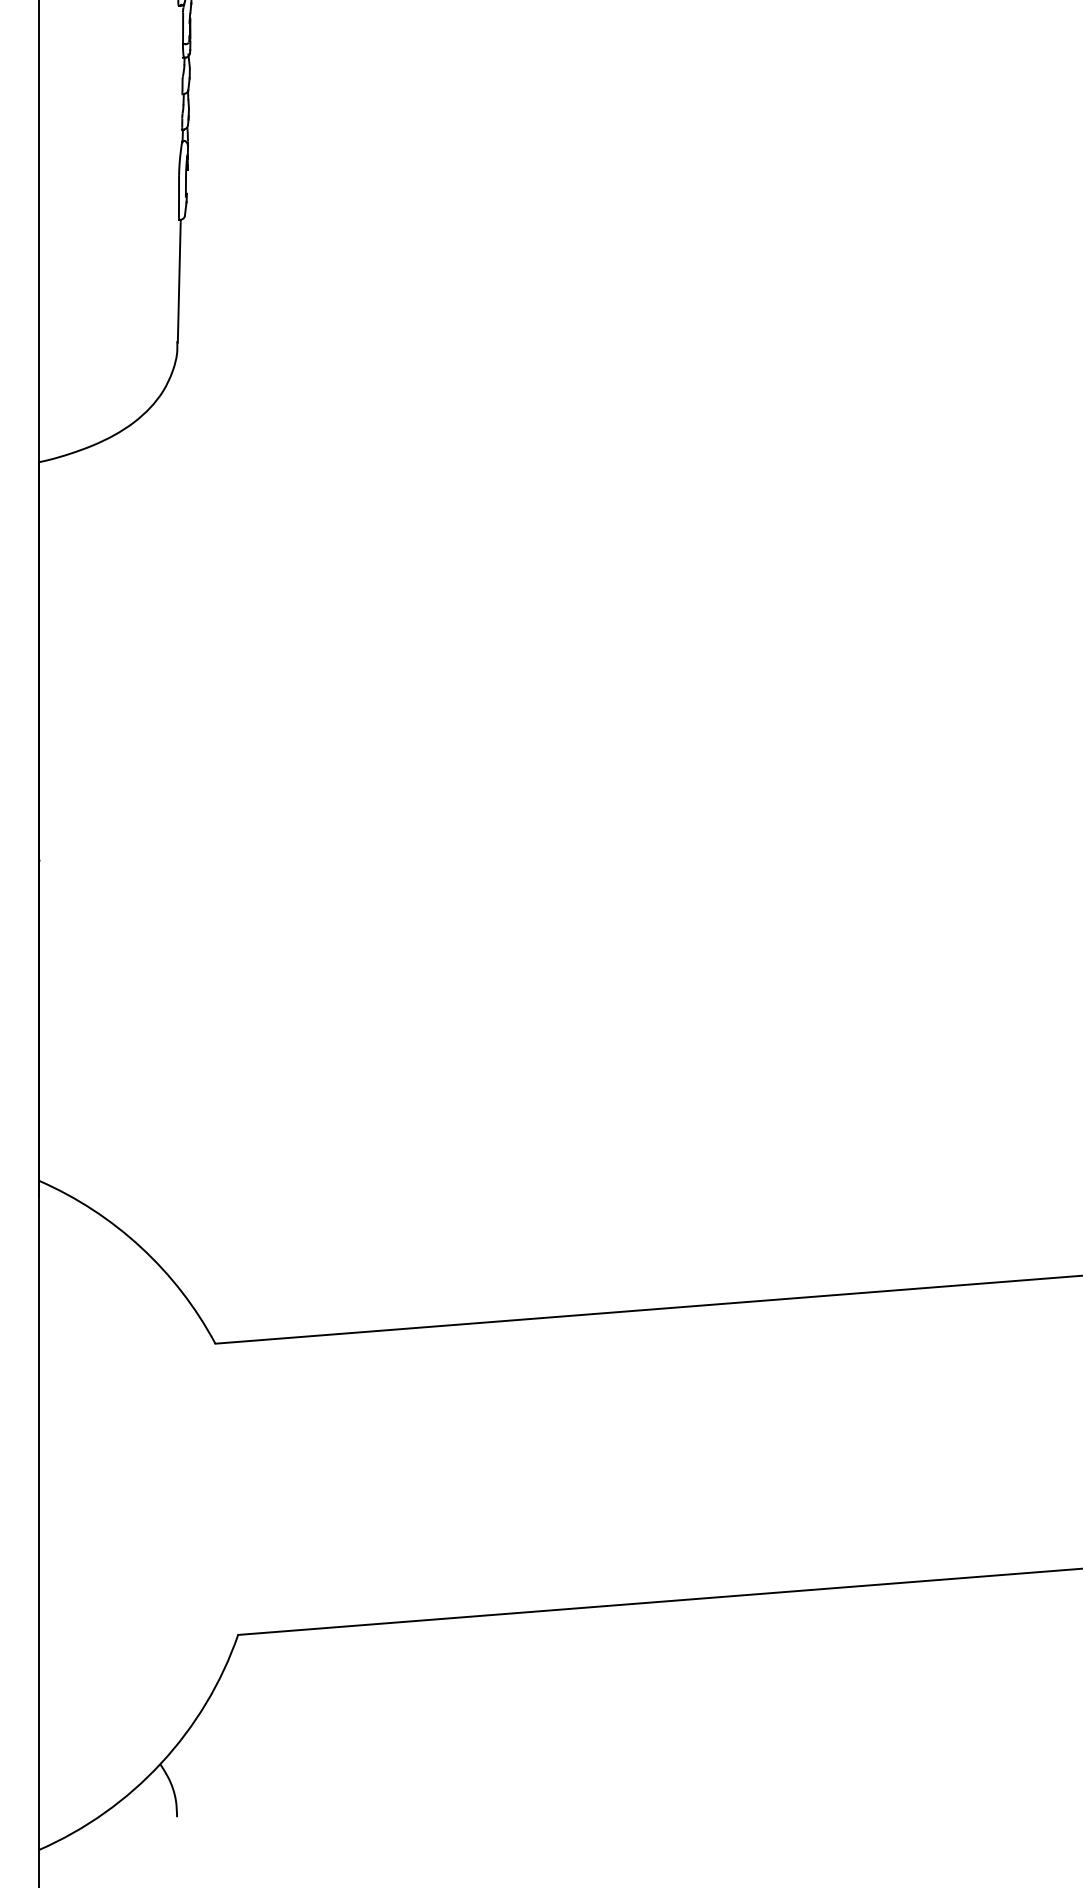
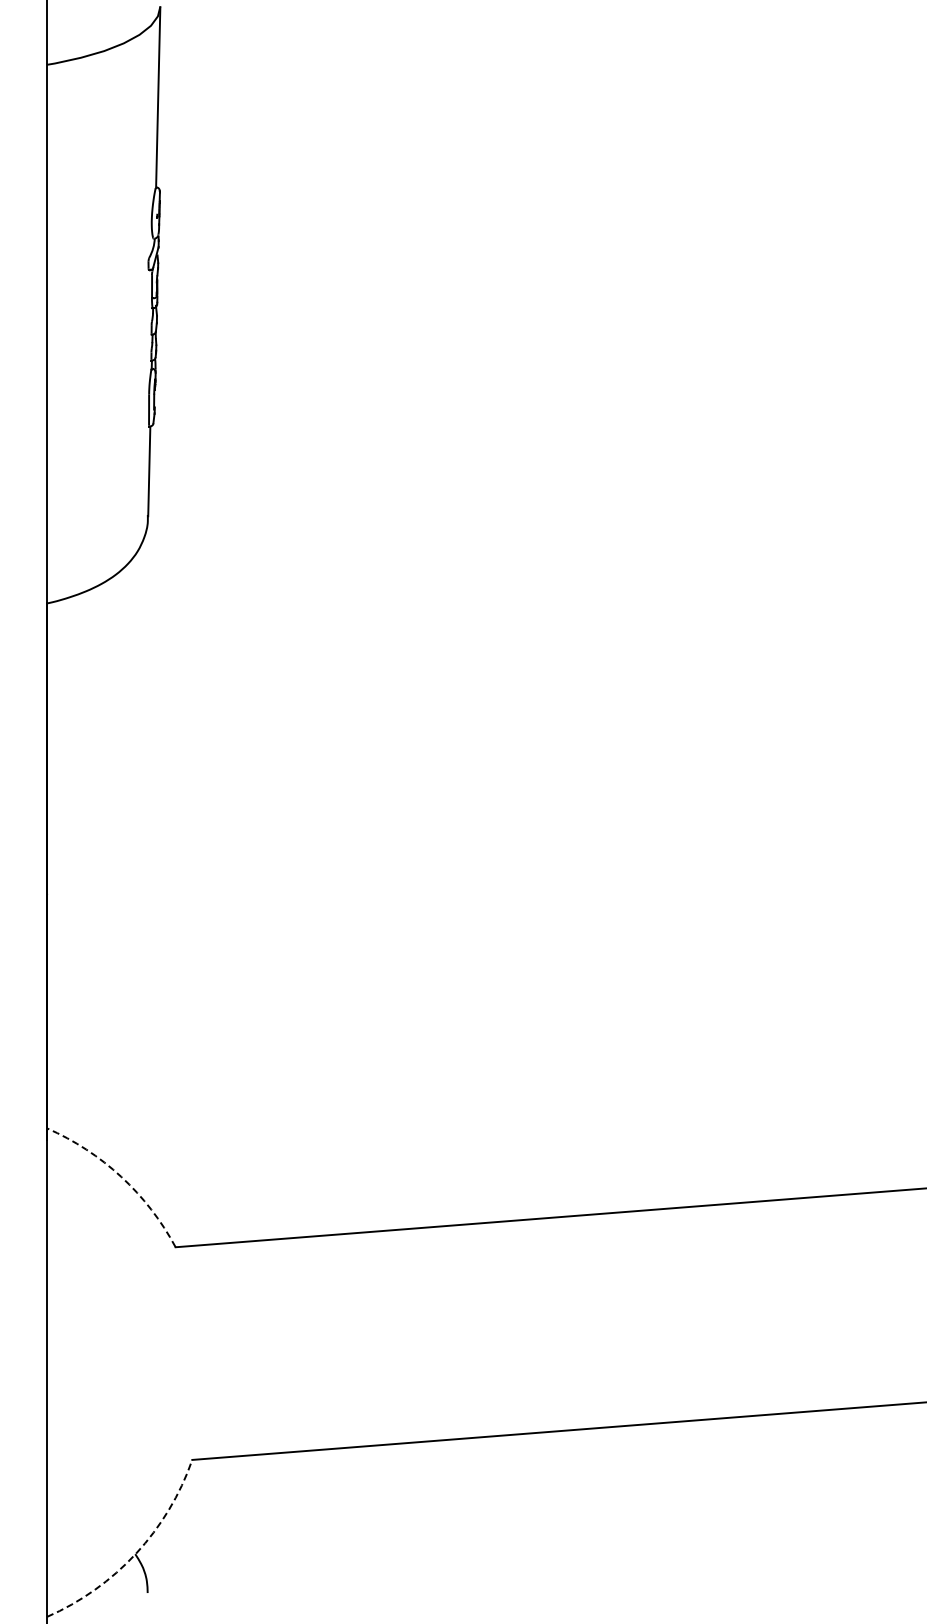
arc: (141, 1246) -> (121, 1176), solid -> dashed
arc: (161, 1763) -> (136, 1553), solid -> dashed

